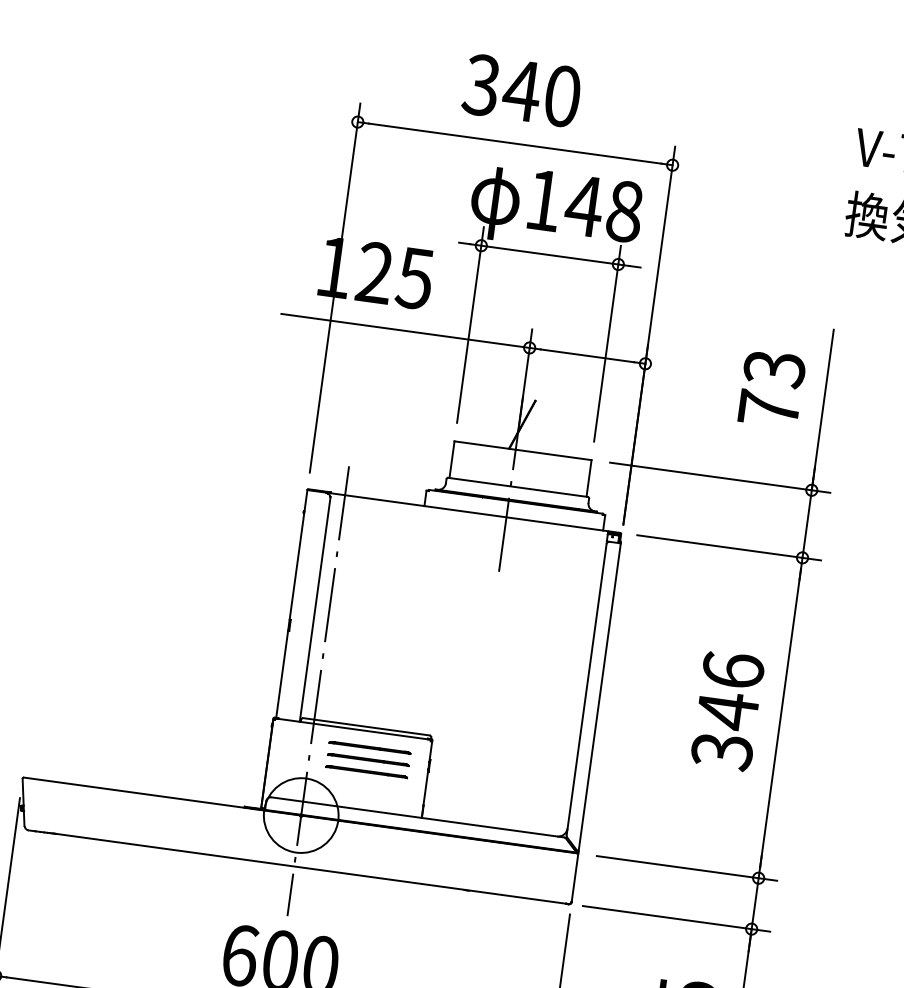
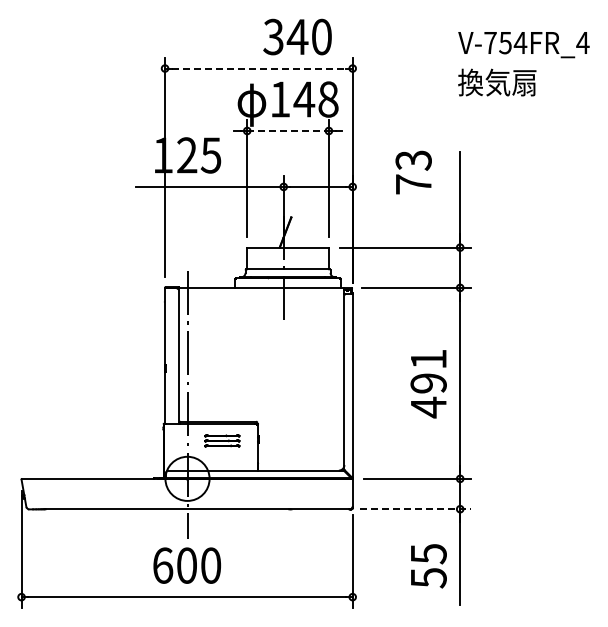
text: (521, 89) -> (297, 36), moved
line: (516, 143) -> (259, 68), solid -> dashed
line: (550, 254) -> (288, 130), solid -> dashed
text: (771, 388) -> (413, 172), moved
text: (727, 710) -> (428, 383), 346 -> 491
part: (368, 759) -> (222, 440), size x0.7
line: (676, 919) -> (415, 509), solid -> dashed

